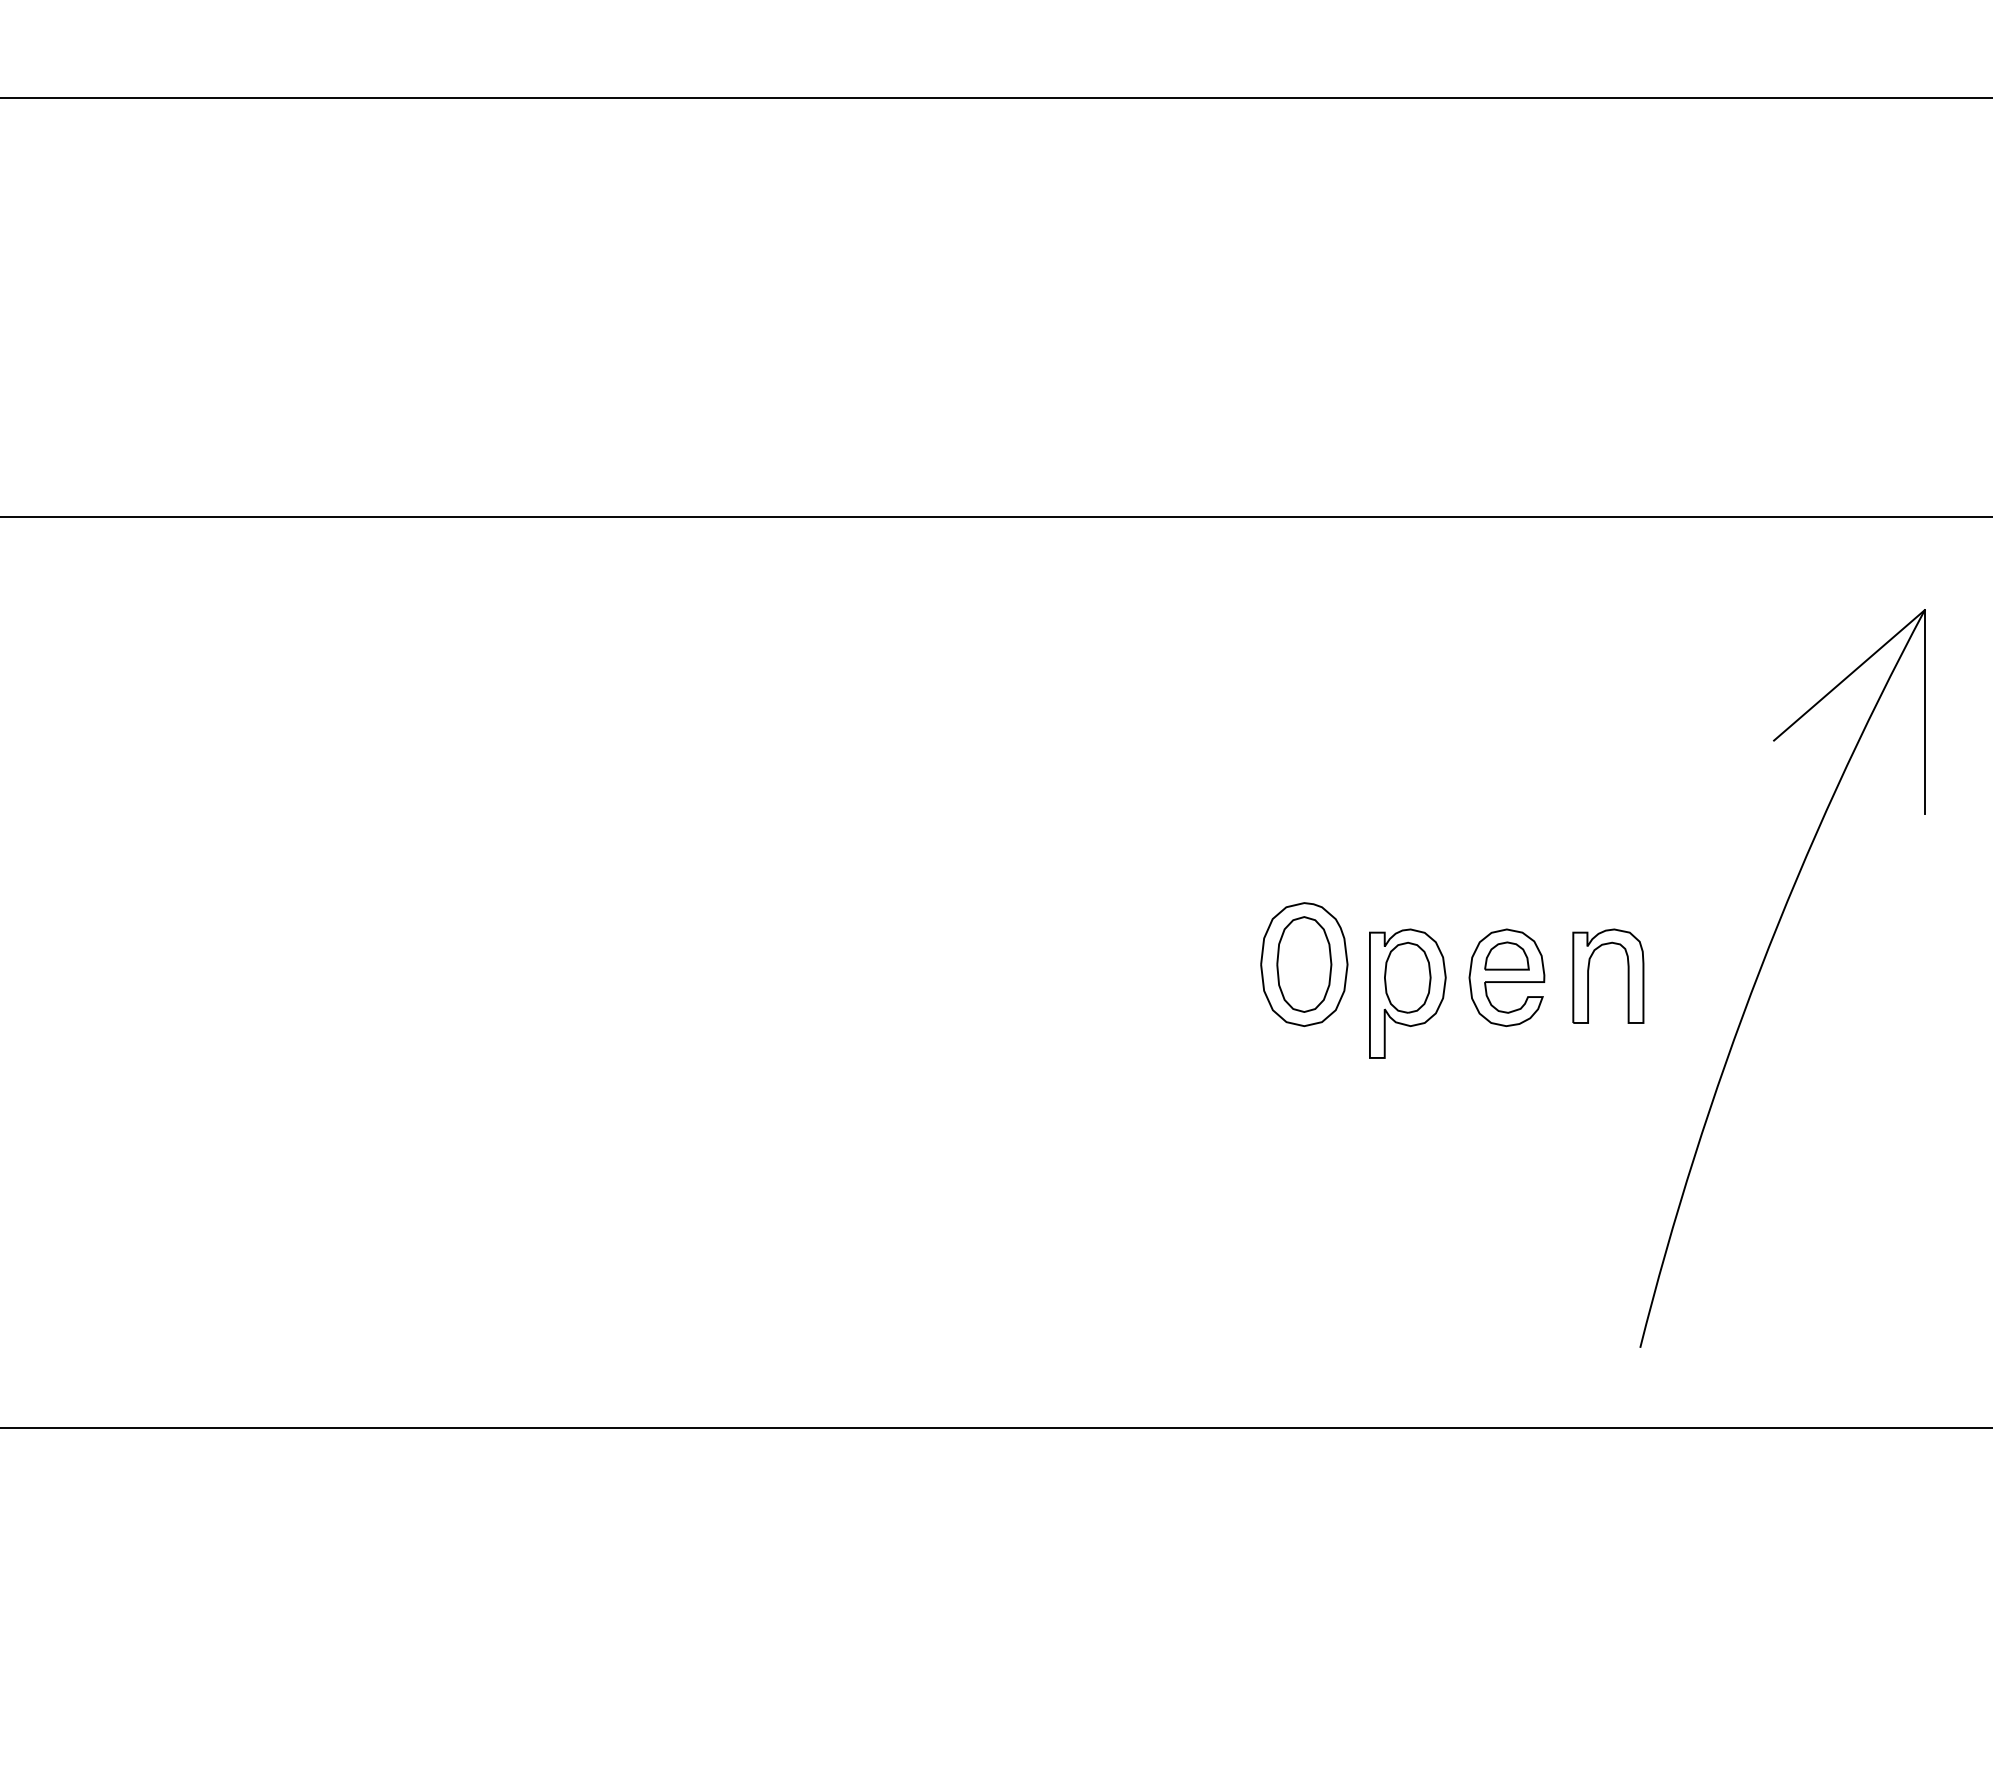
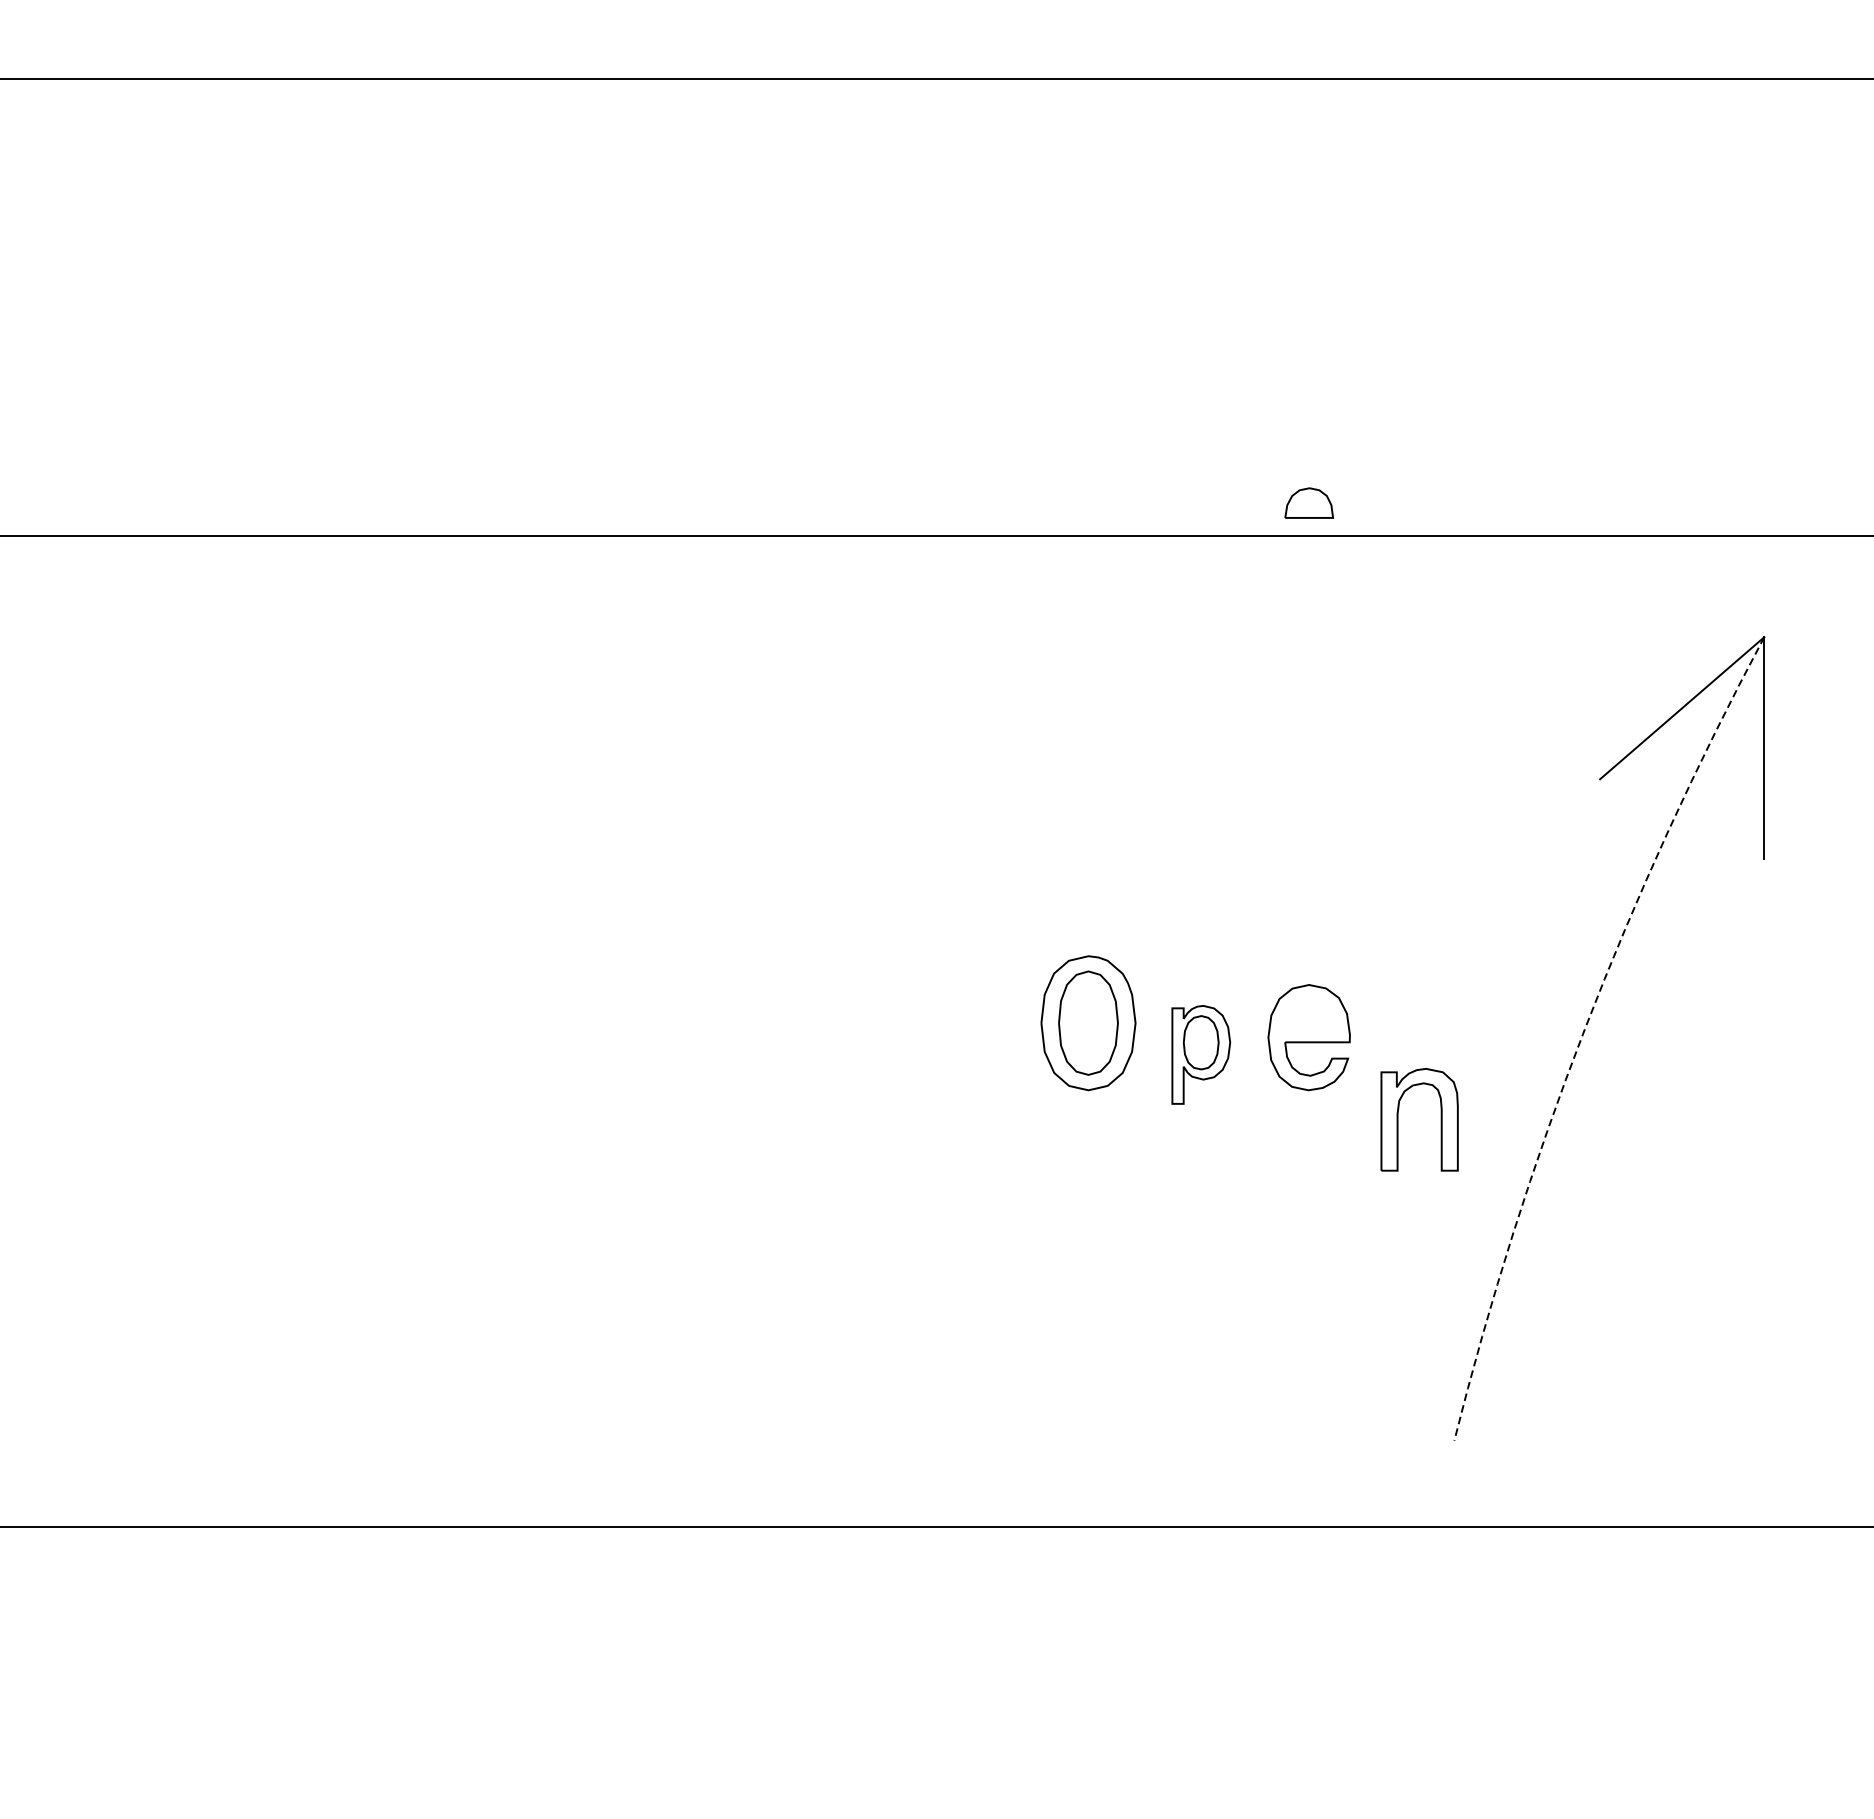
part: (1506, 955) -> (1308, 502), moved
arc: (1760, 970) -> (1585, 1029), solid -> dashed
part: (1627, 975) -> (1440, 1118), moved
part: (1407, 993) -> (1200, 1054), size x0.7

